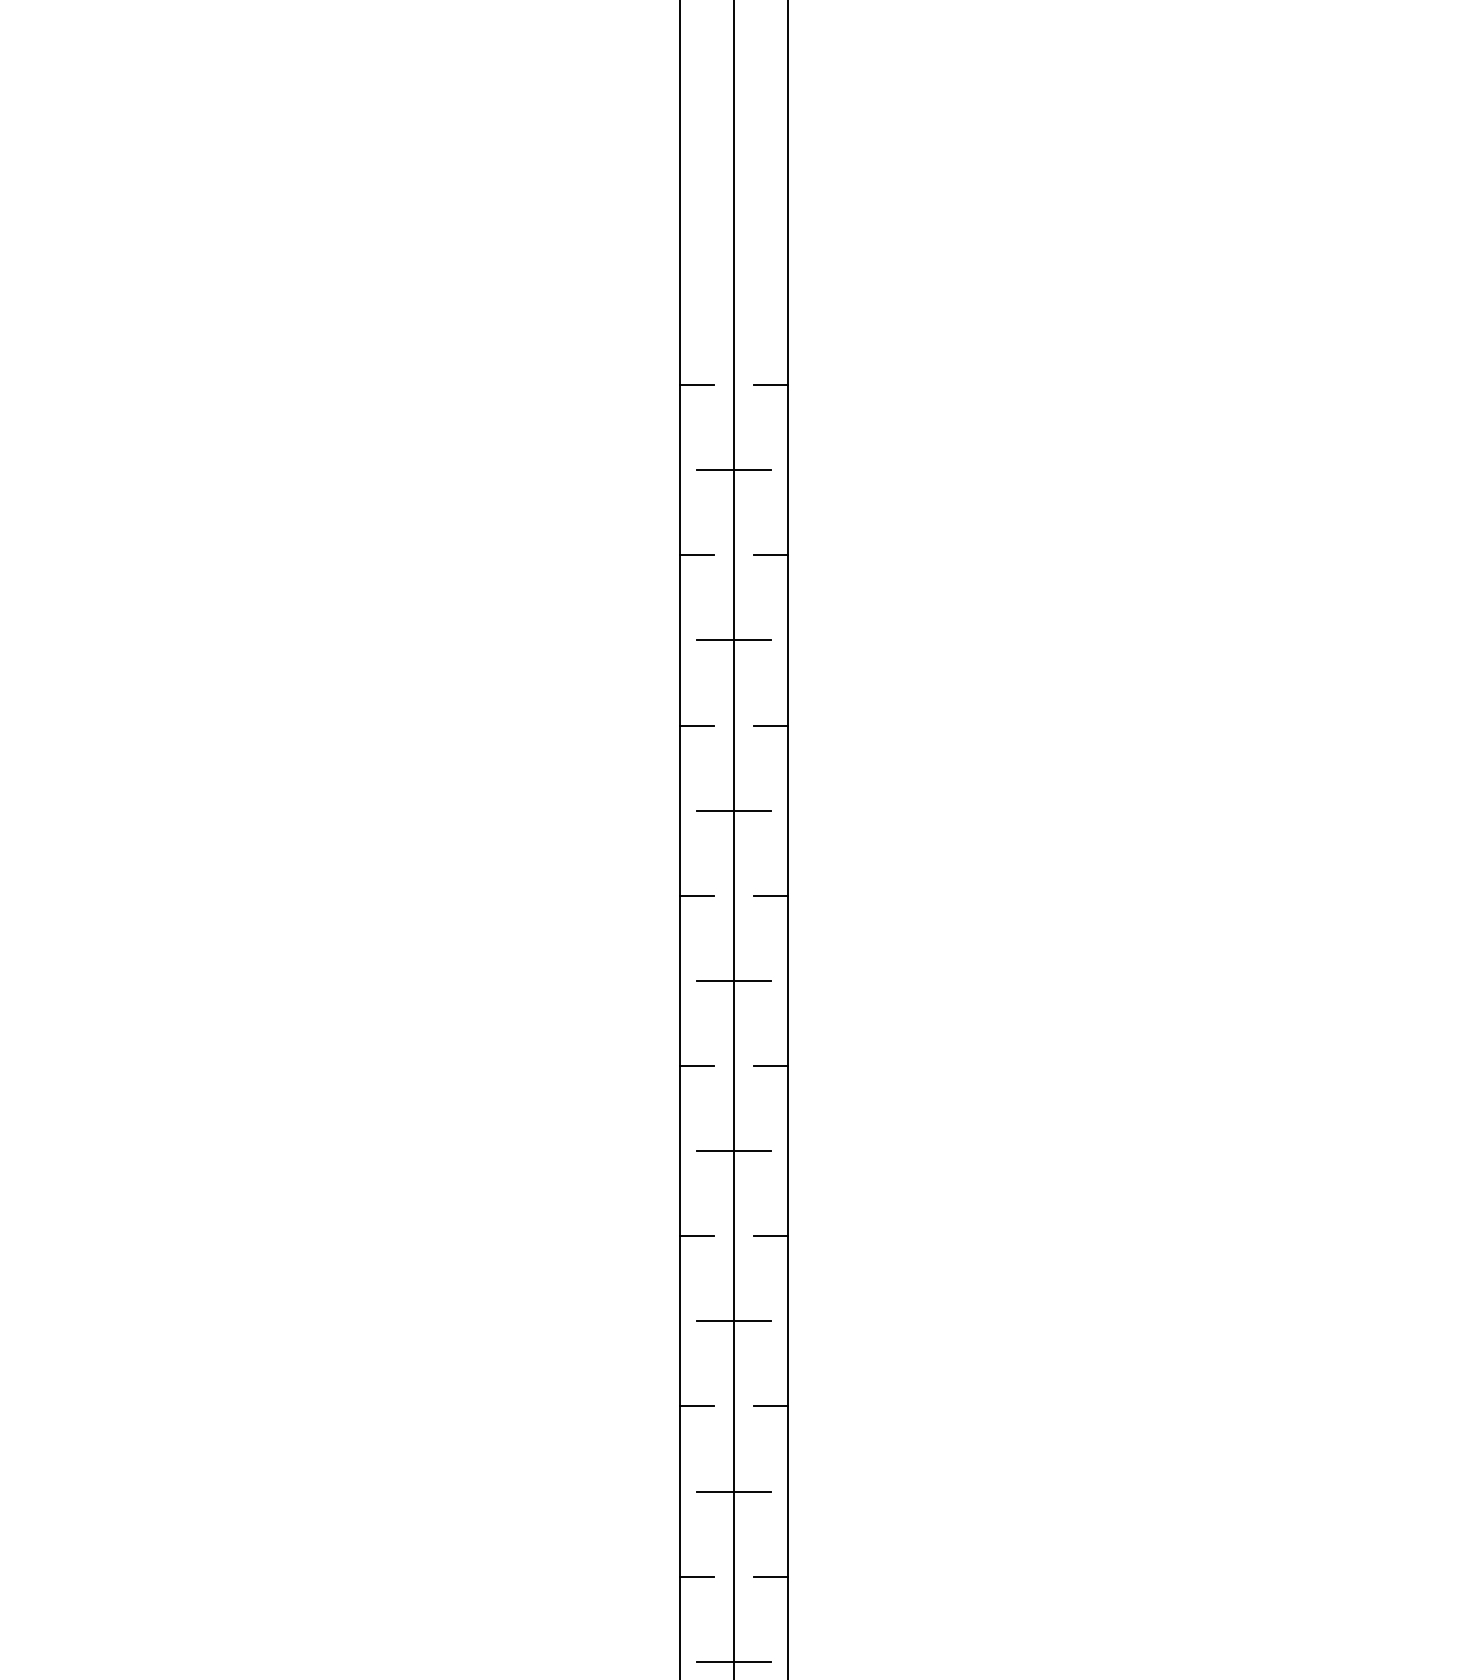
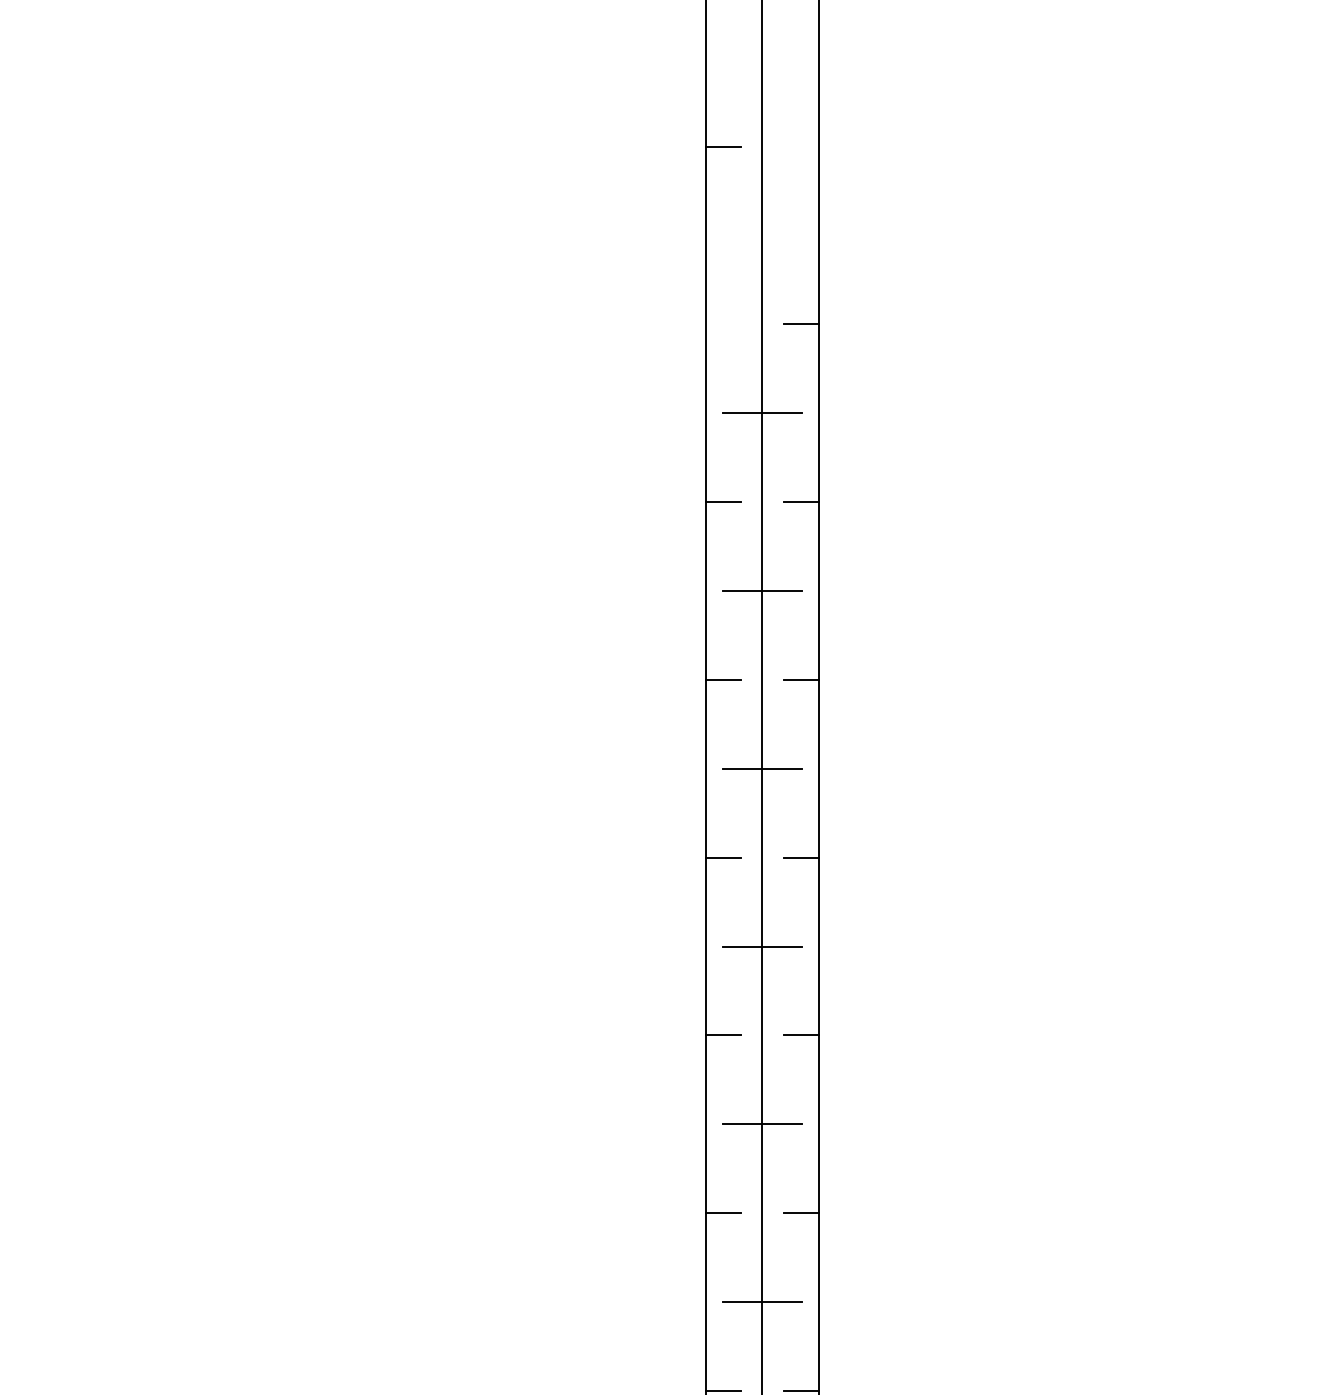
line: (771, 385) -> (801, 147), removed
line: (733, 470) -> (761, 235), removed
line: (696, 555) -> (723, 324), removed

